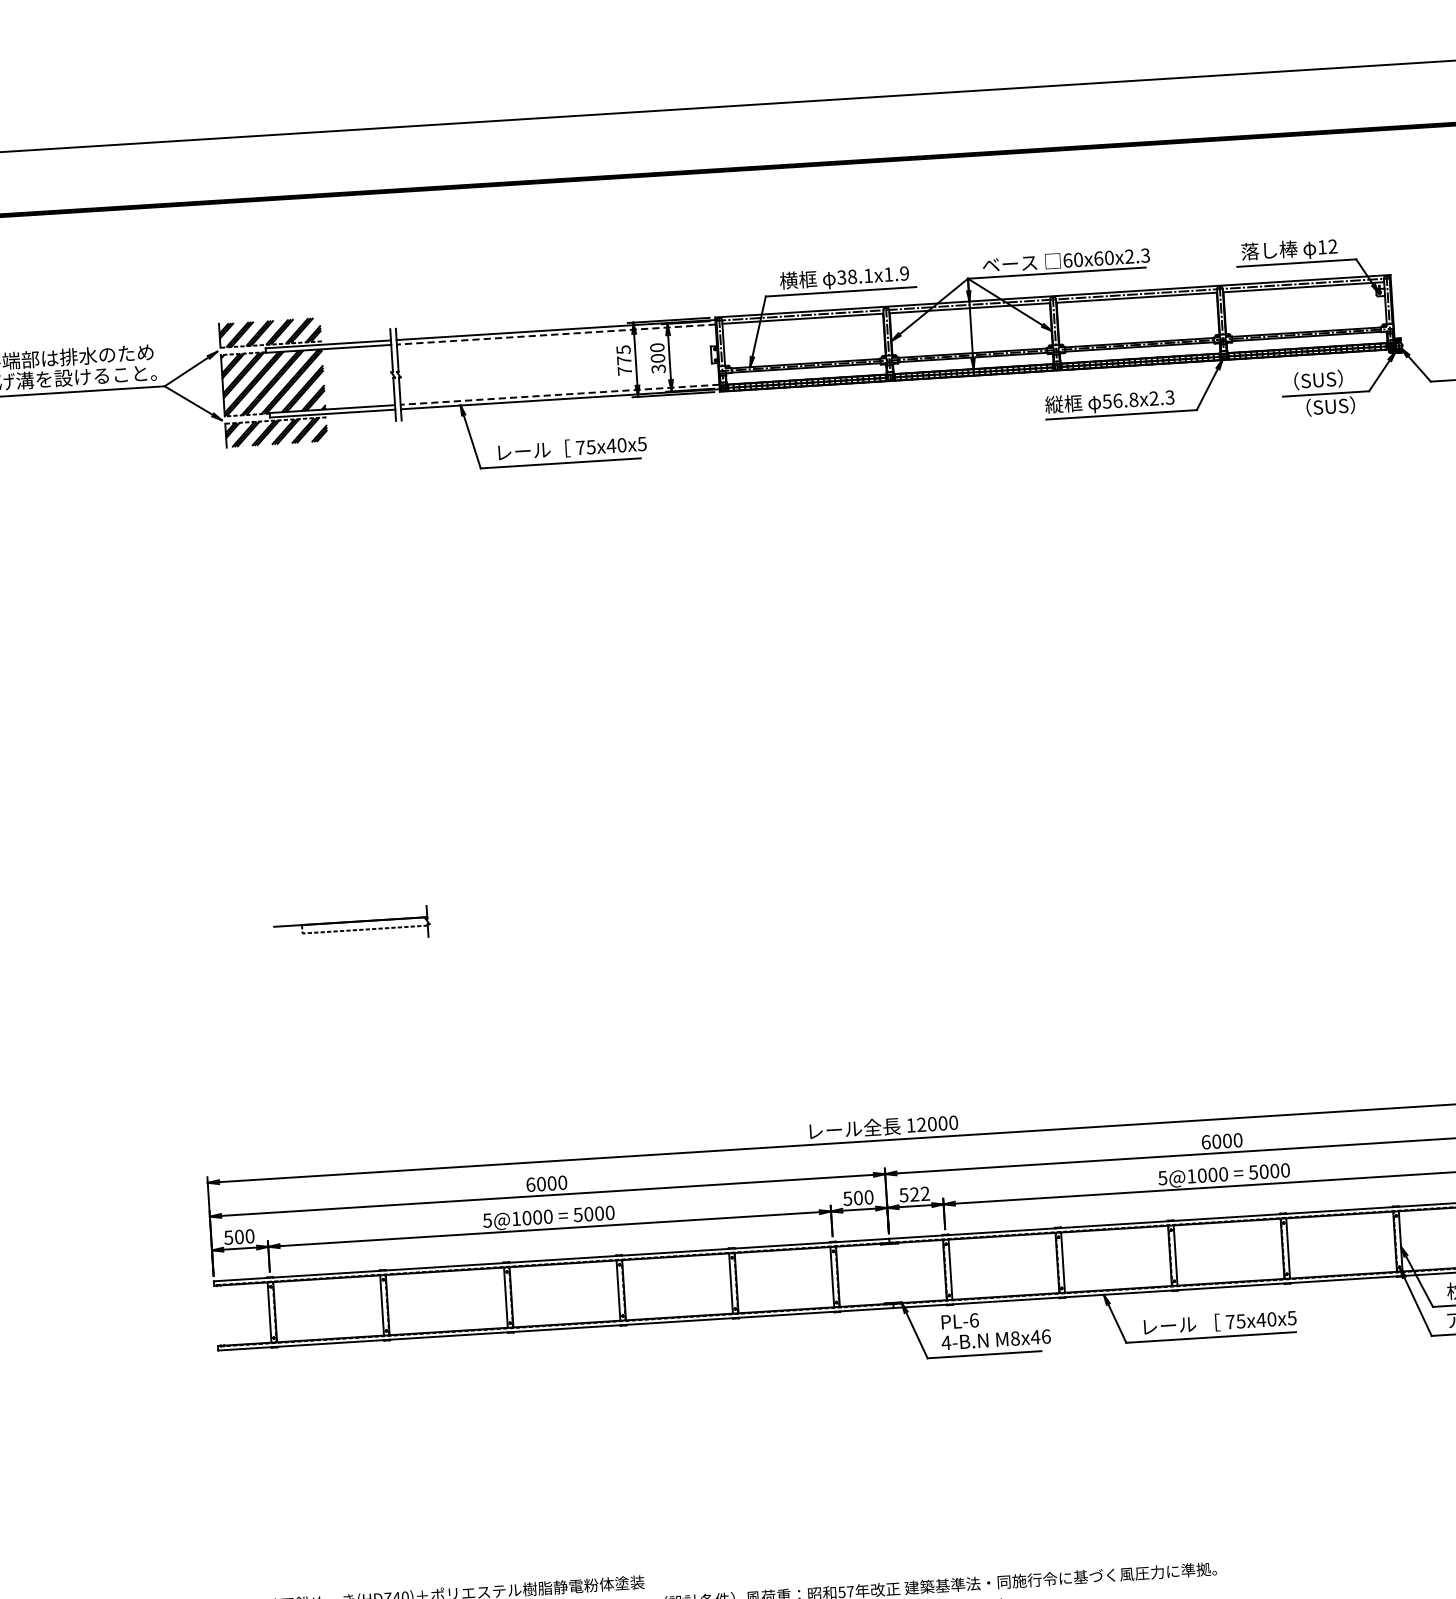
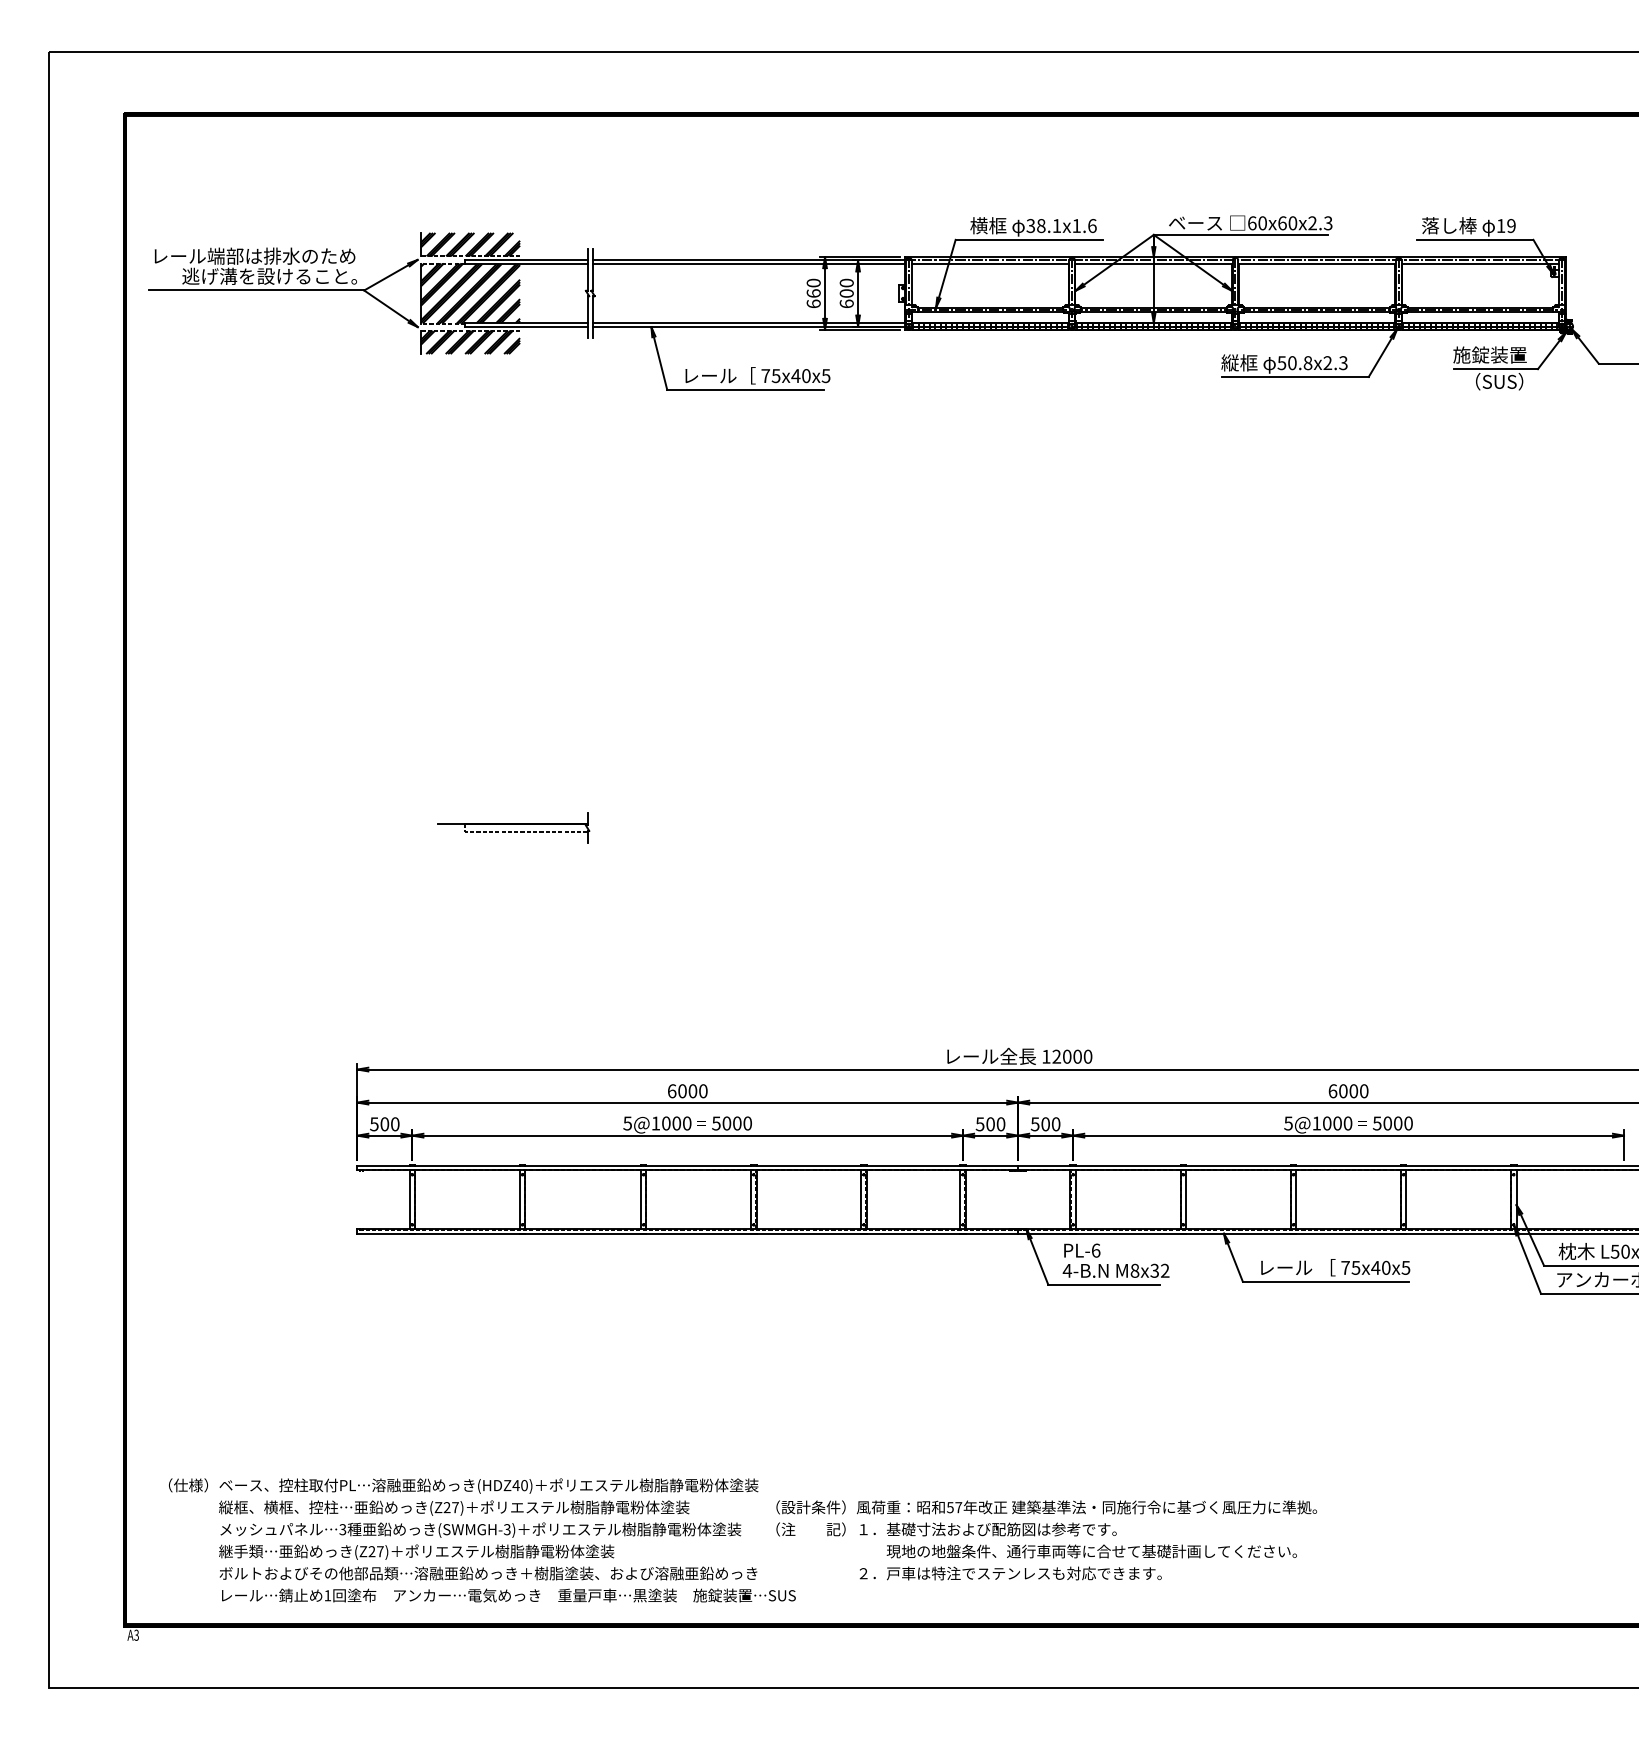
text: (1332, 247) -> (1511, 226), 12 -> 19
text: (904, 274) -> (1092, 226), 38.1x1.9 -> 38.1x1.6
line: (556, 334) -> (749, 264), dashed -> solid
text: (624, 360) -> (813, 293), 775 -> 660
text: (658, 368) -> (846, 303), 300 -> 600
text: (1318, 379) -> (1489, 354), （SUS） -> 施錠装置
line: (560, 394) -> (749, 322), dashed -> solid
text: (1117, 400) -> (1292, 362), 56.8x2.3 -> 50.8x2.3
text: (919, 1194) -> (1050, 1124), 522 -> 500
text: (1040, 1336) -> (1159, 1270), M8x46 -> M8x32

